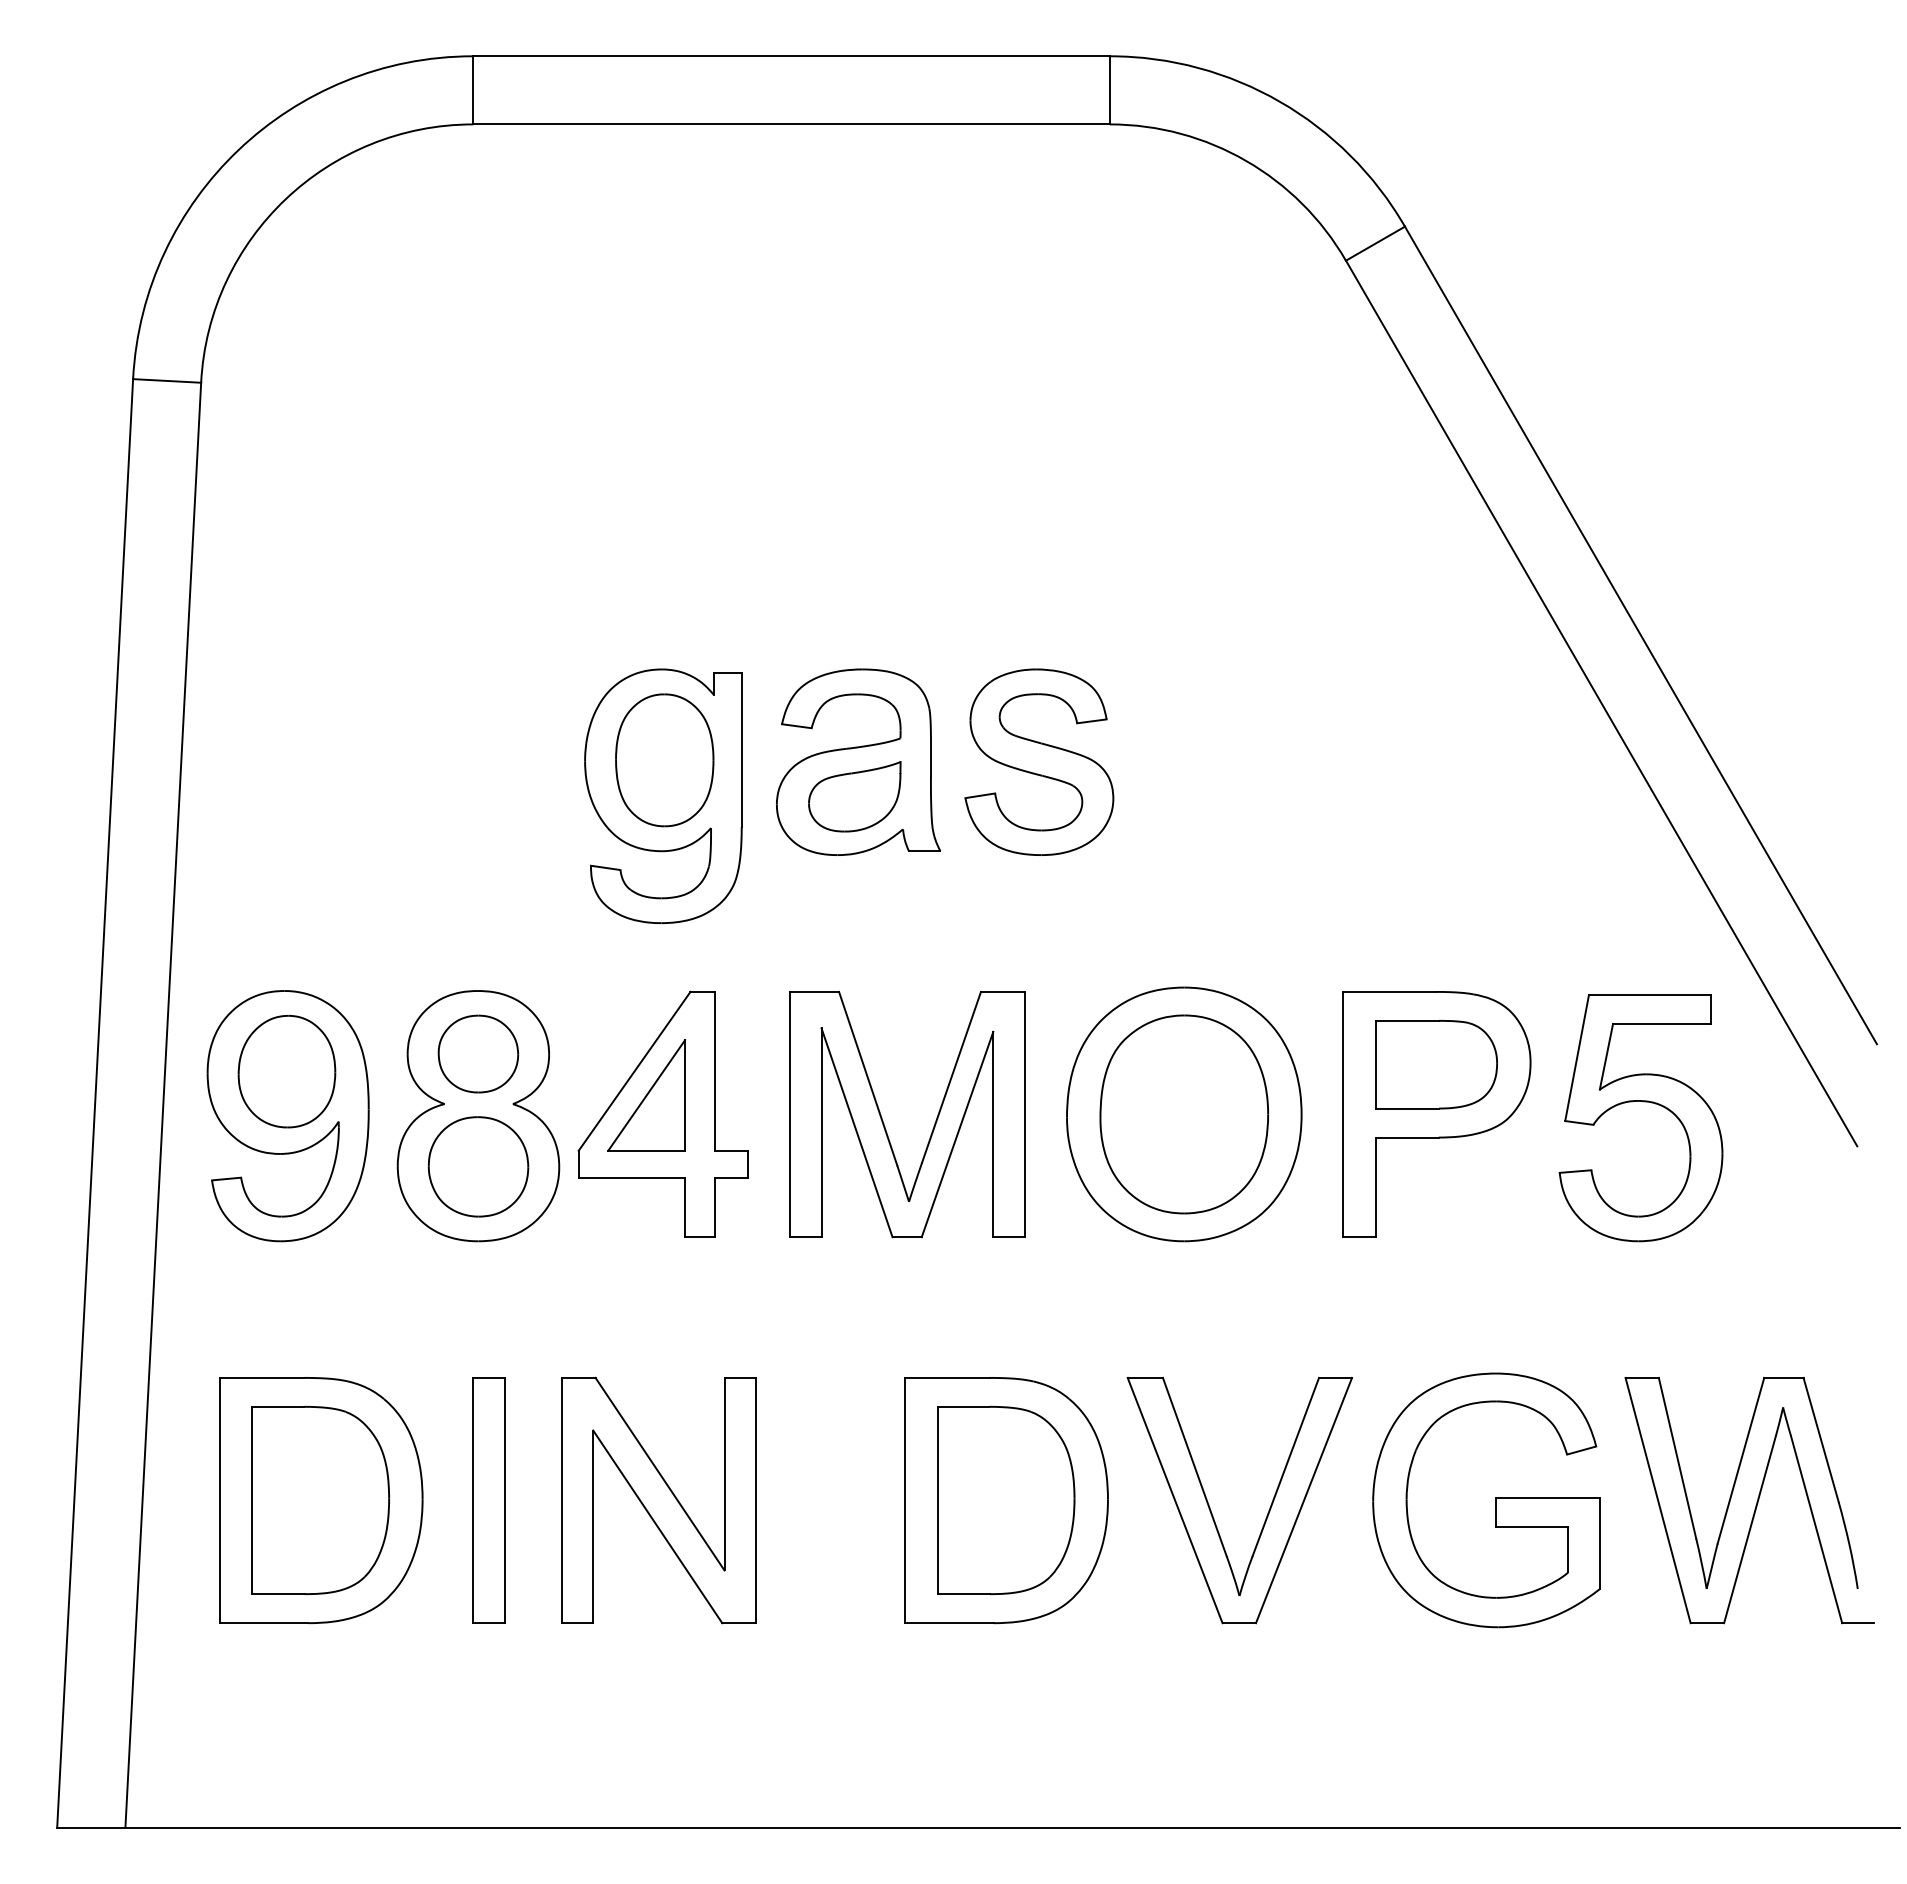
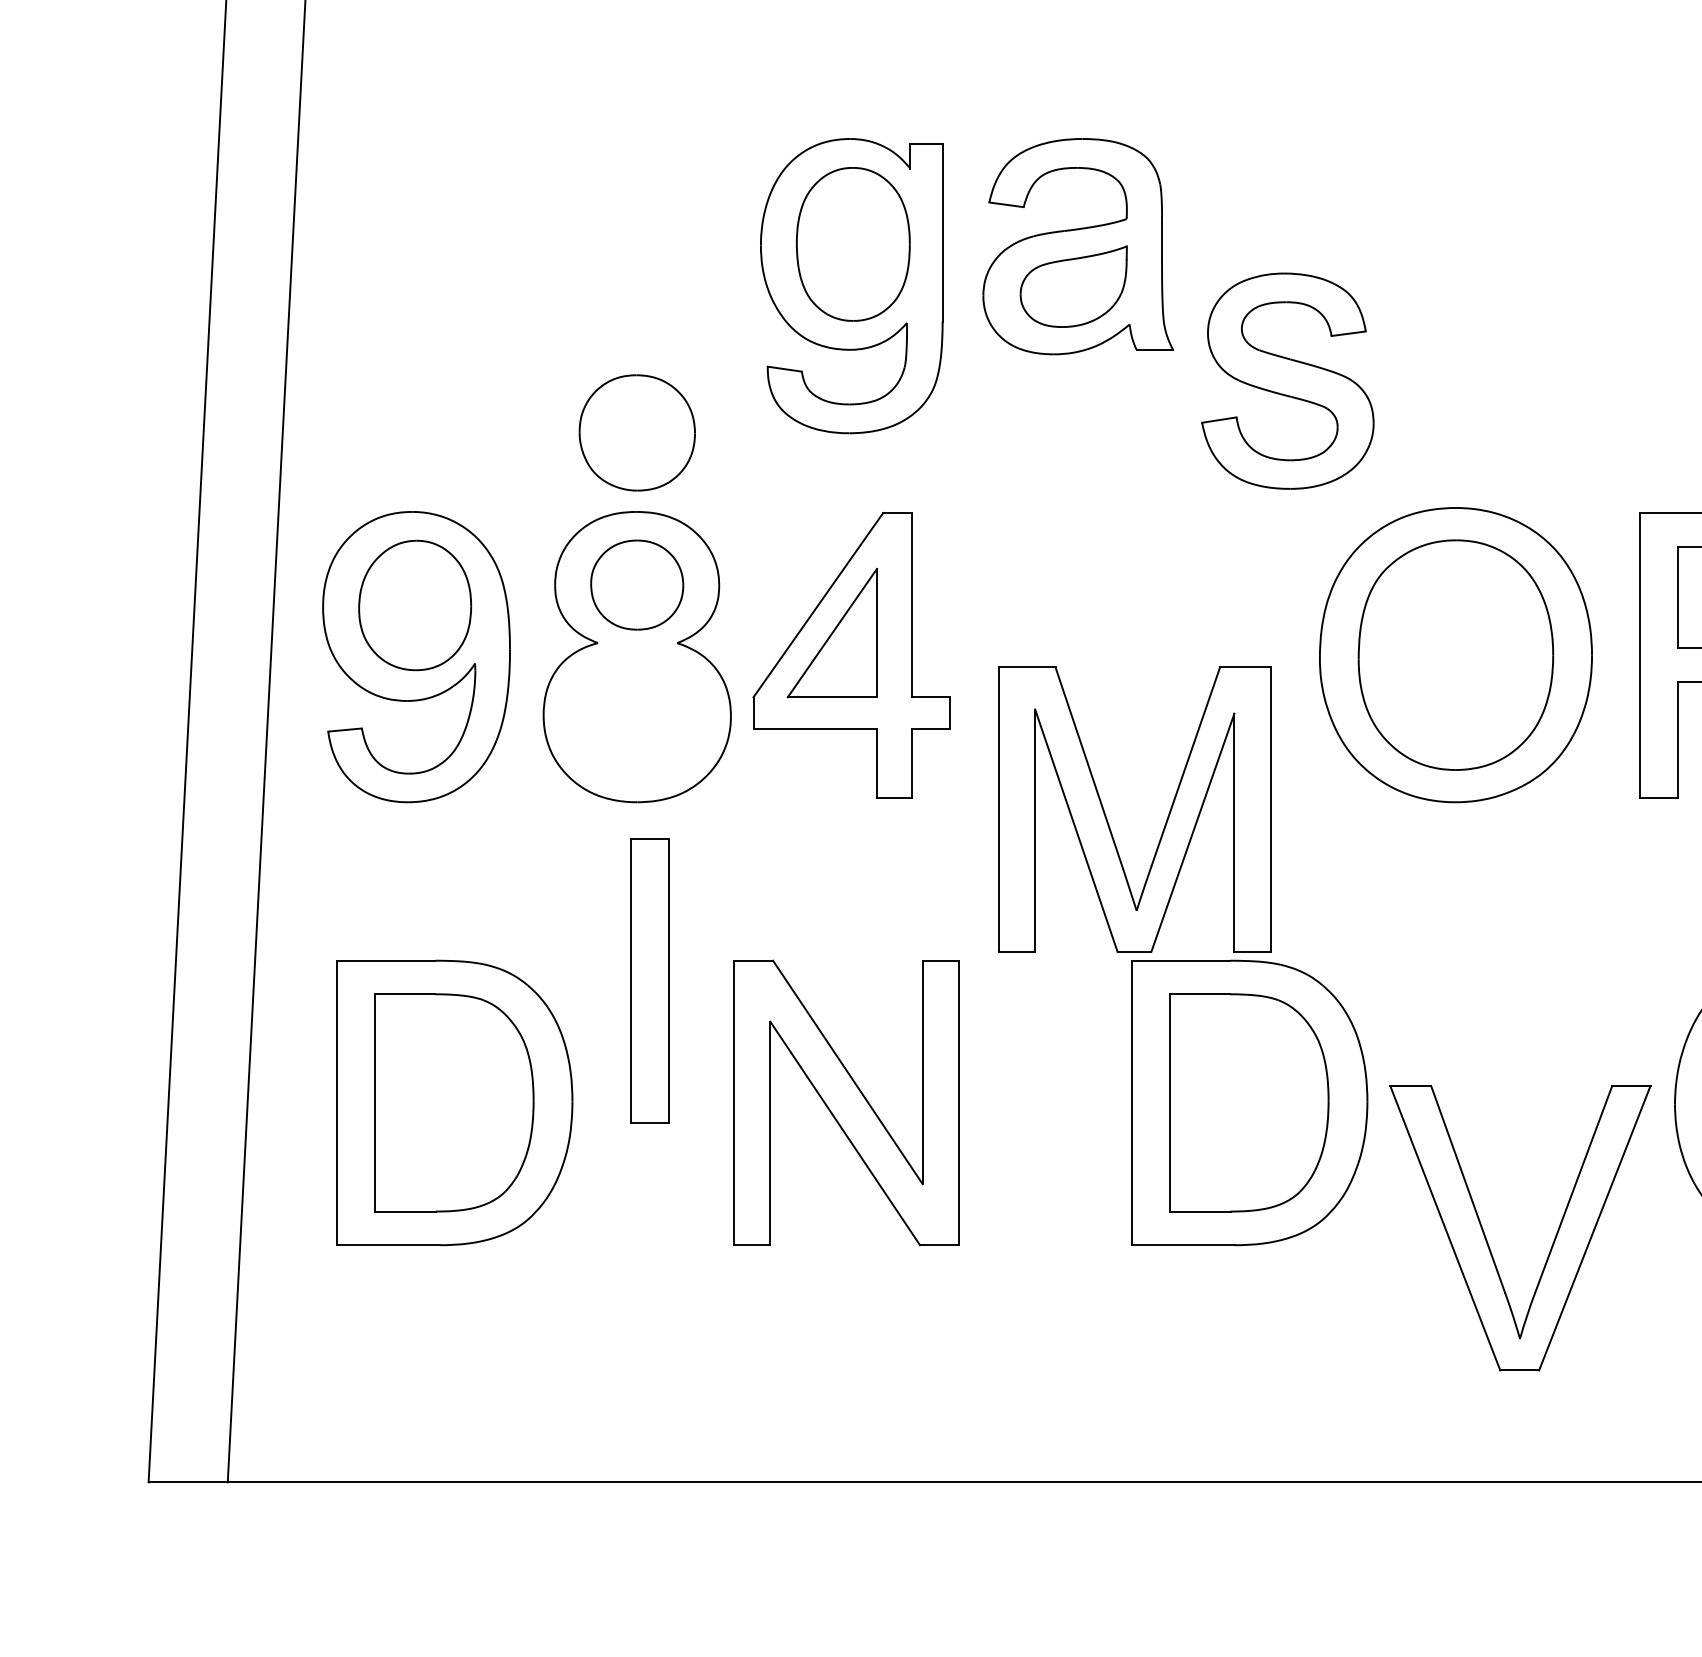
part: (1039, 761) -> (1287, 380), moved
part: (884, 1123) -> (1108, 819), moved
part: (478, 1166) -> (637, 432), moved
part: (488, 1500) -> (648, 981), moved
part: (1211, 1510) -> (1487, 1239), moved

